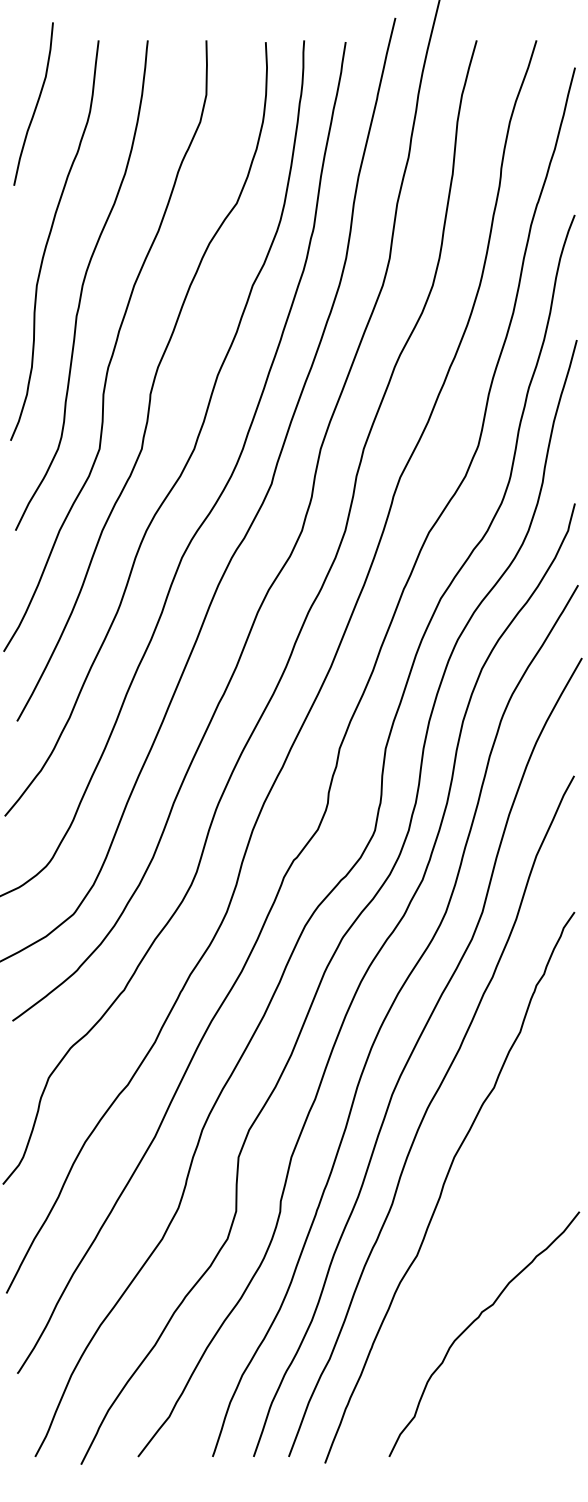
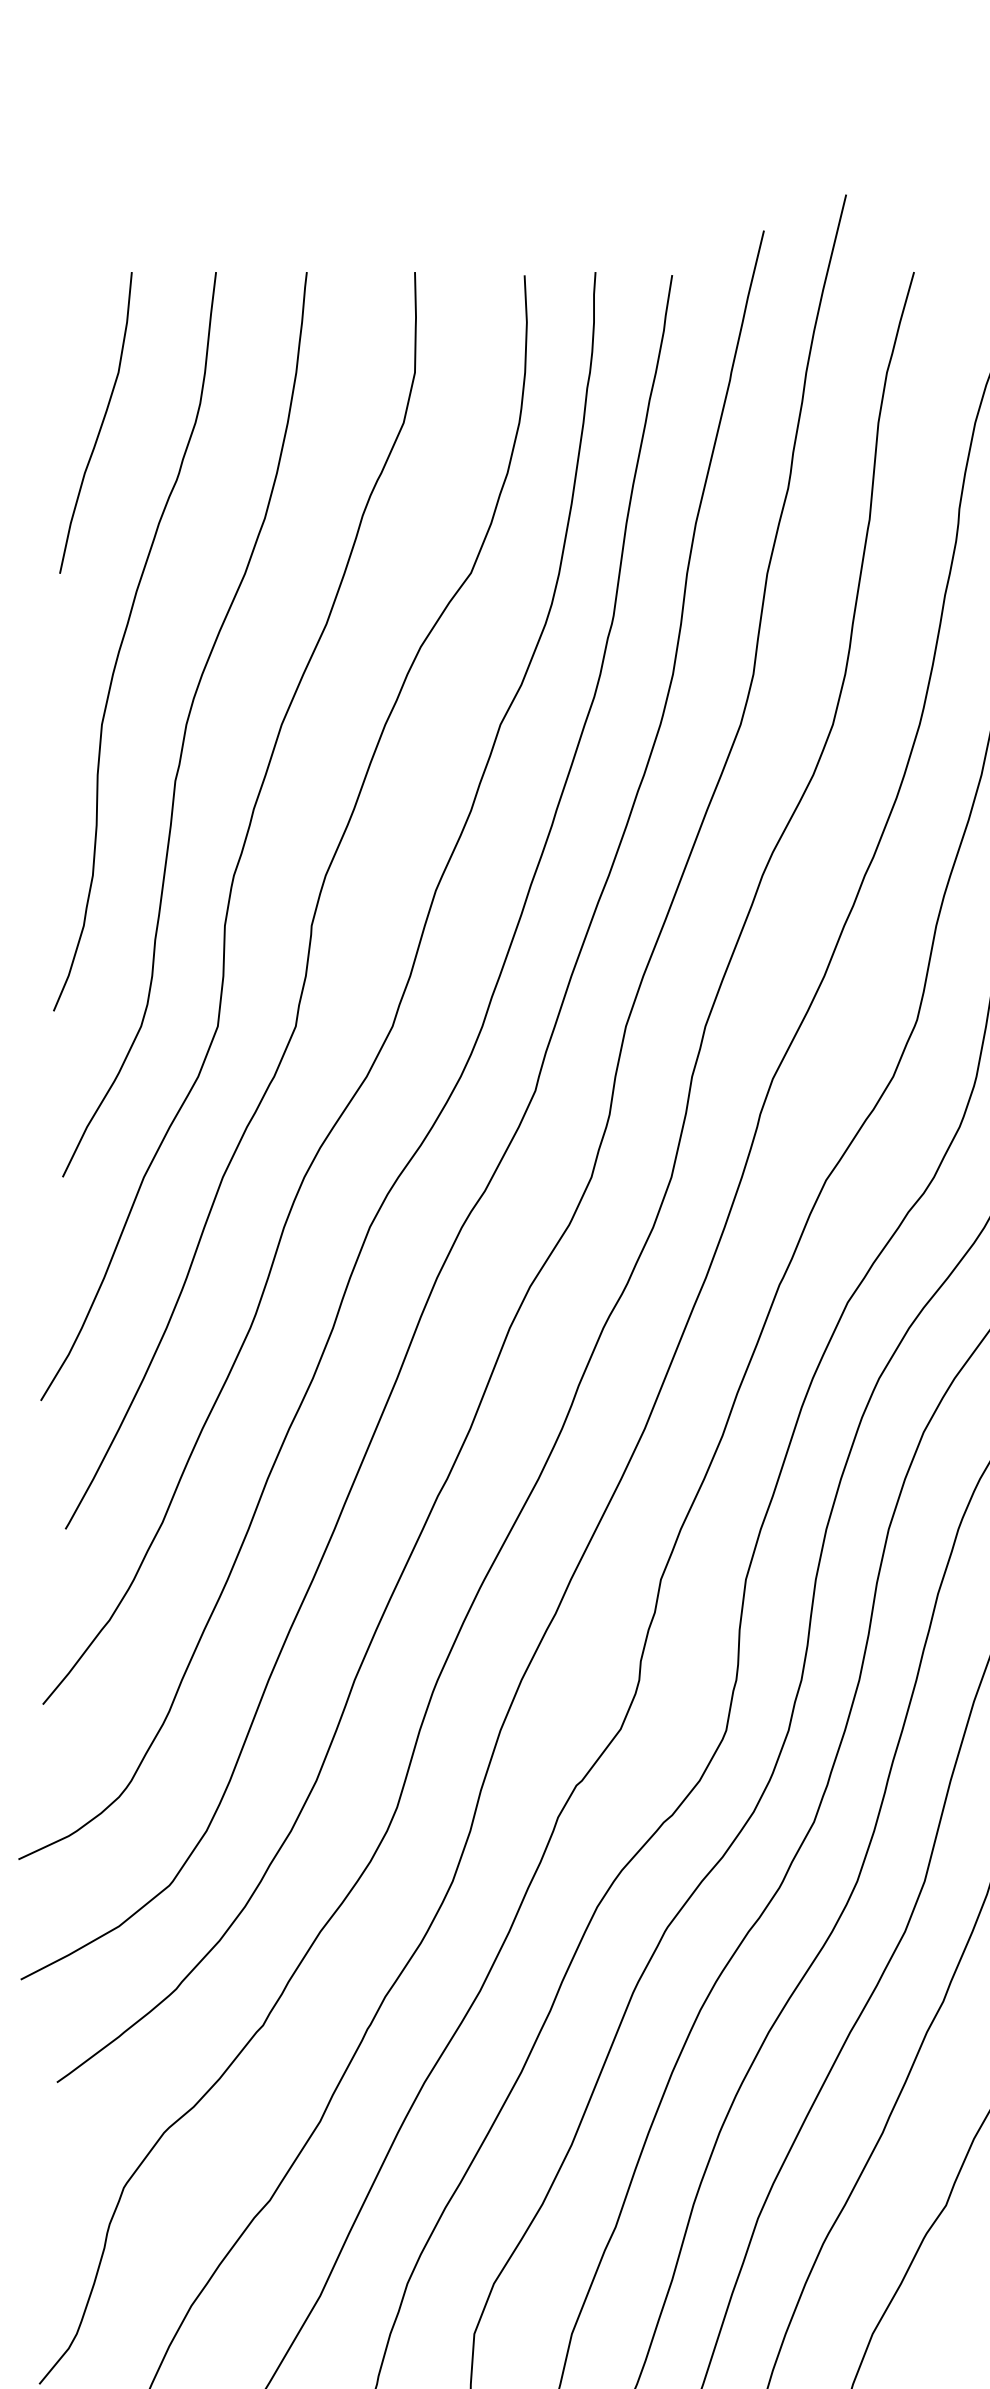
curve: (35, 105) -> (99, 425), moved

